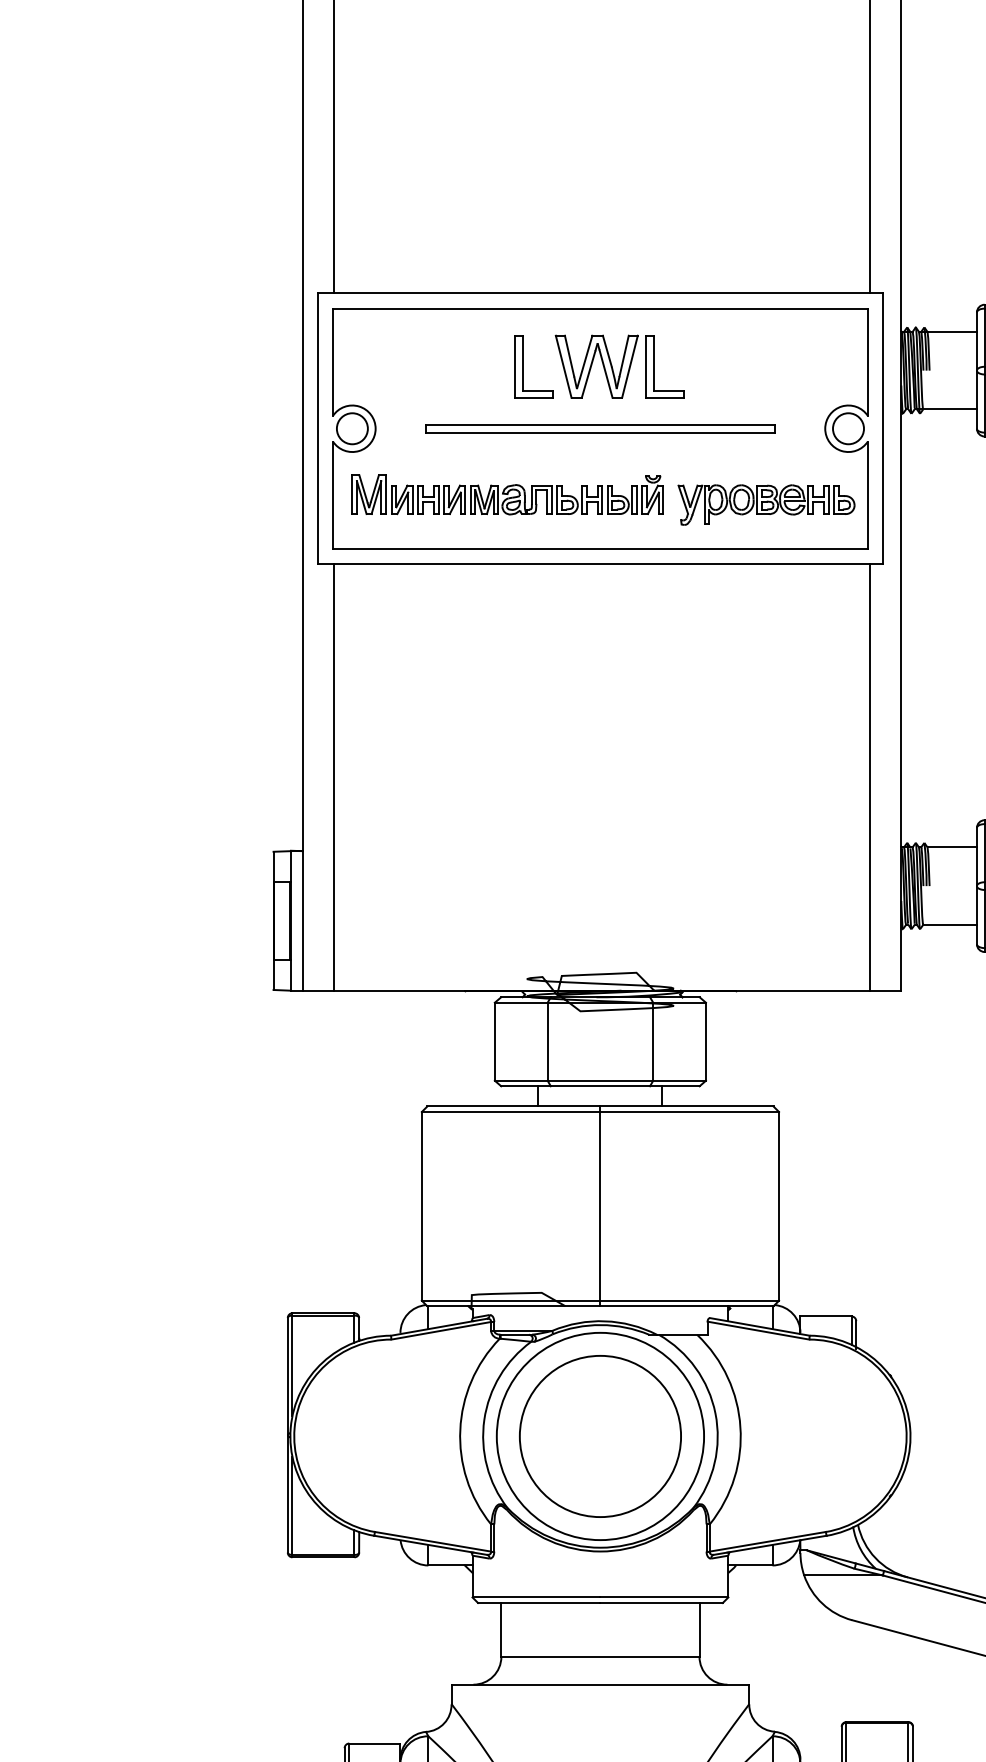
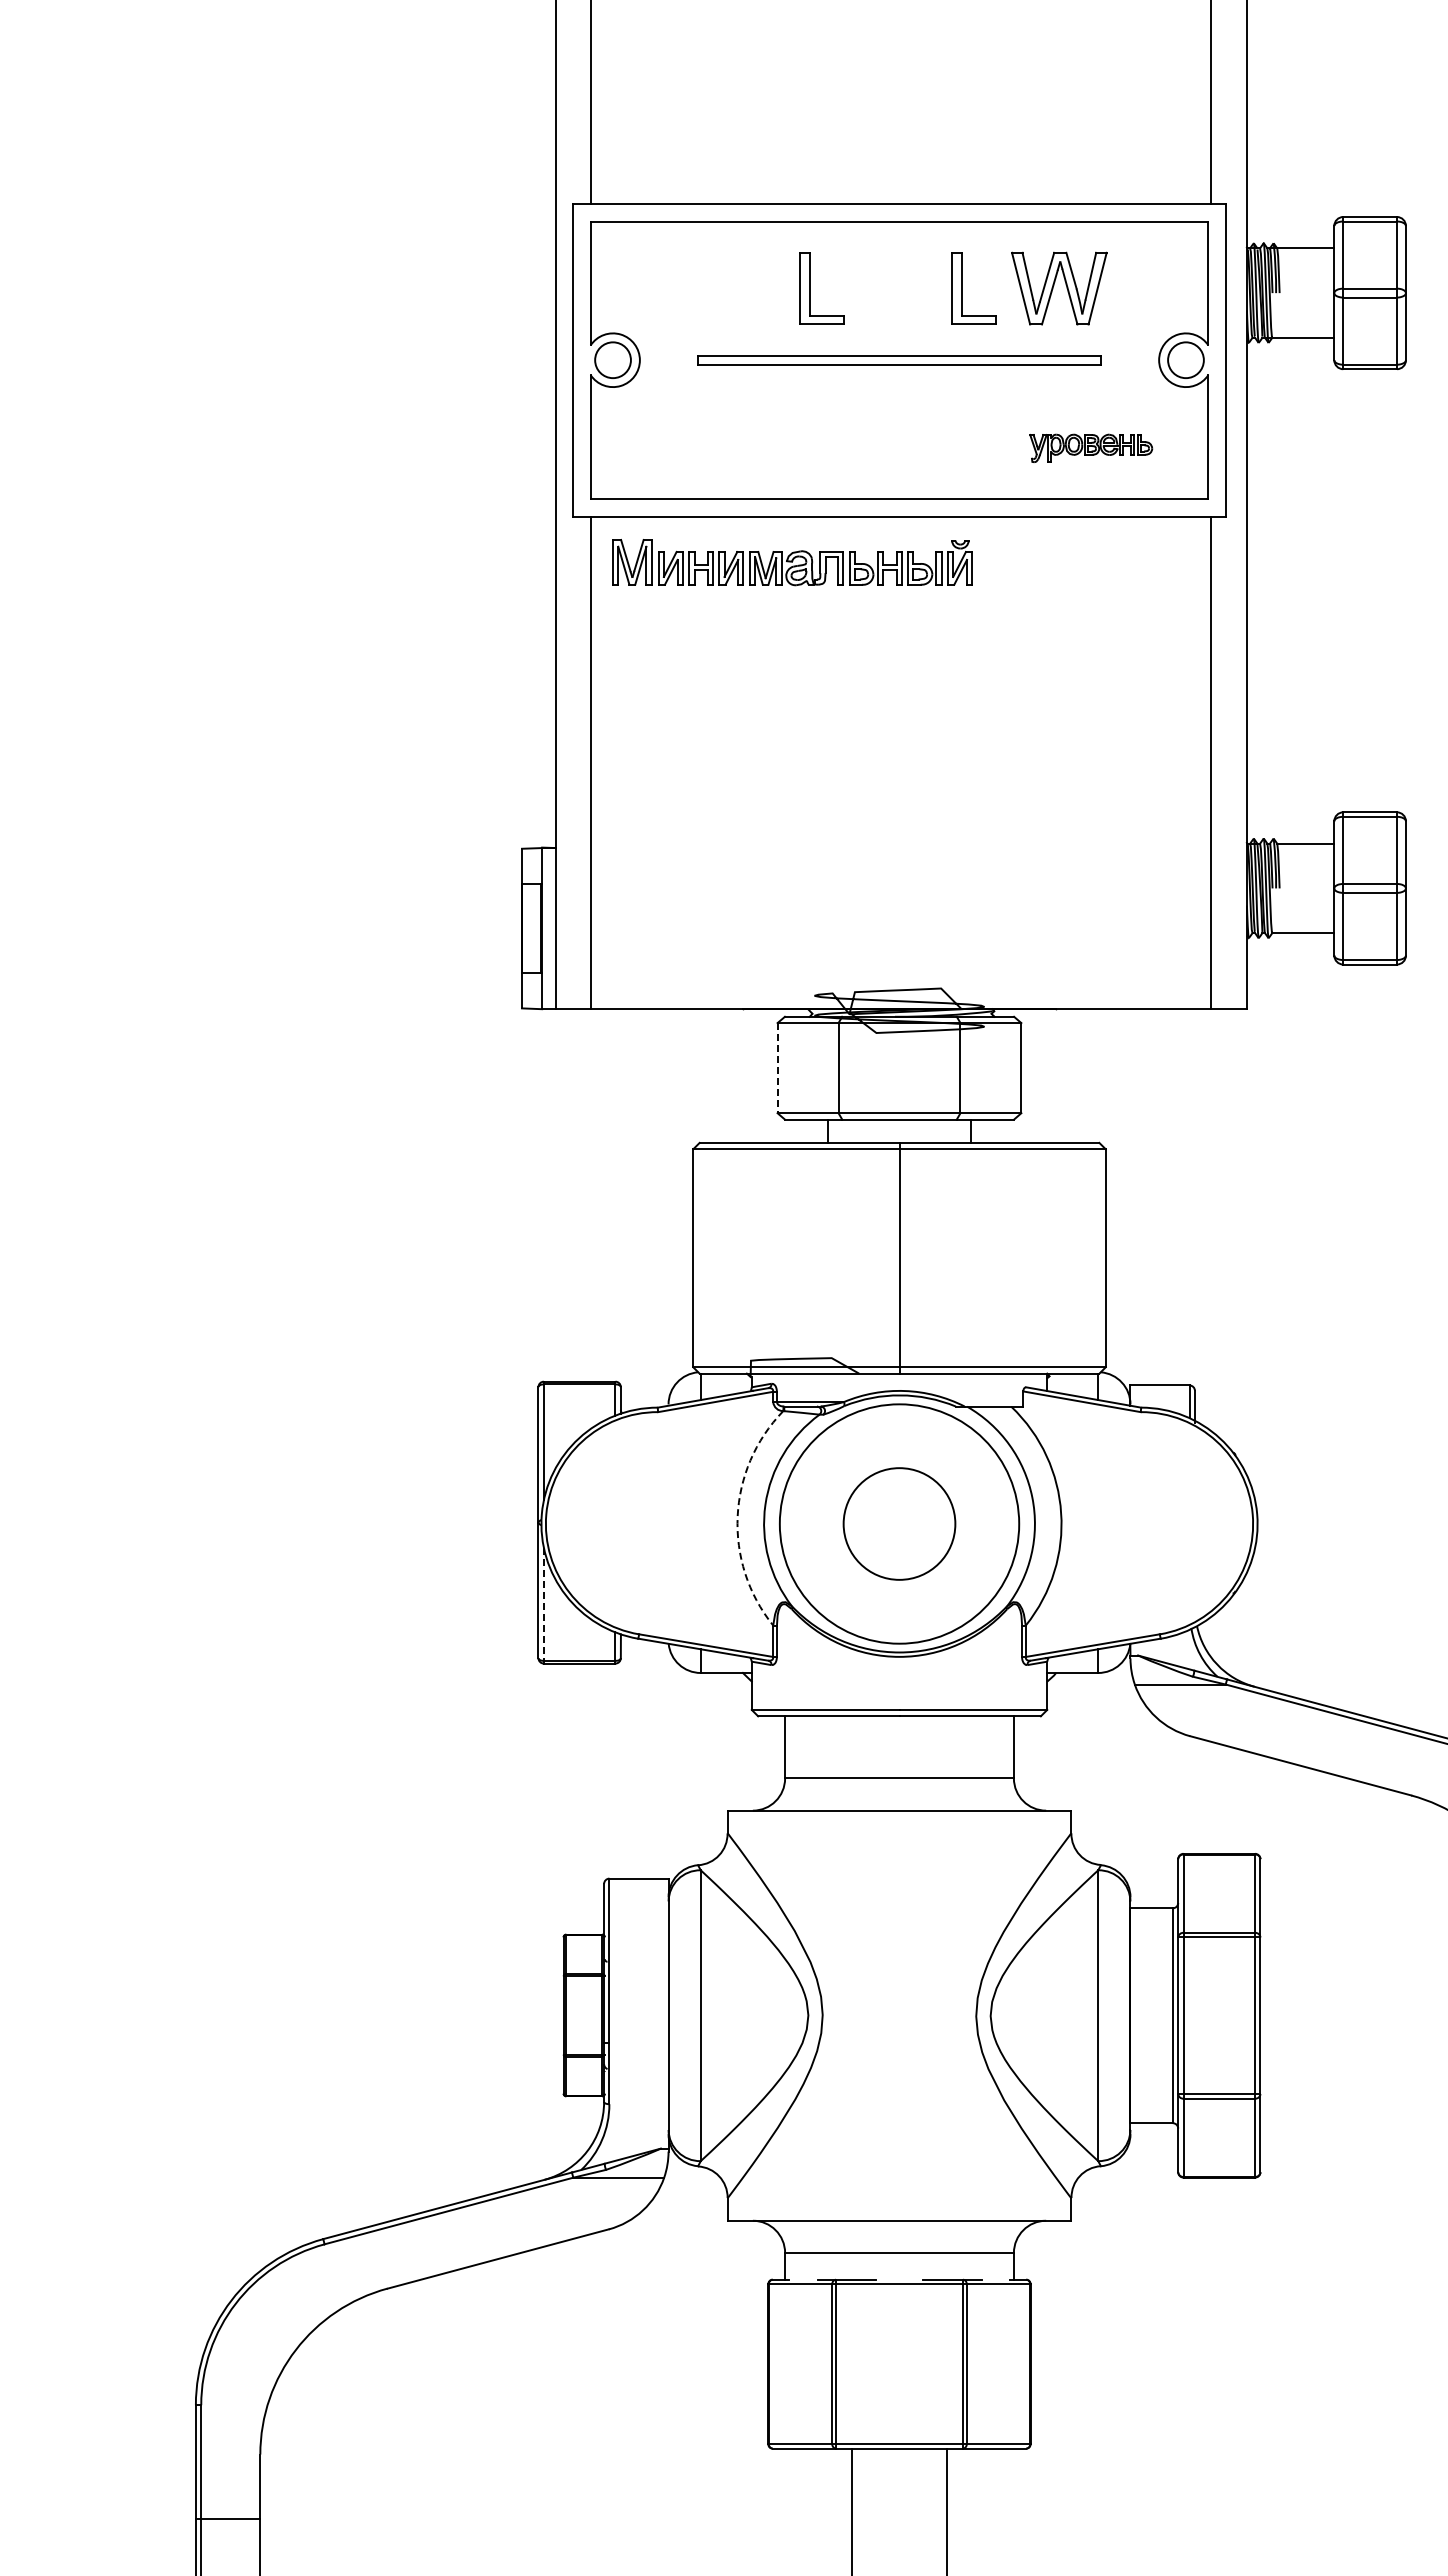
part: (596, 366) -> (1059, 288), moved
part: (507, 494) -> (792, 562), moved
part: (765, 505) -> (1090, 448), size x0.6
line: (494, 1042) -> (777, 1068), solid -> dashed
arc: (460, 1429) -> (737, 1516), solid -> dashed
circle: (600, 1436) -> (899, 1523), size x0.6
line: (292, 1506) -> (543, 1604), solid -> dashed

